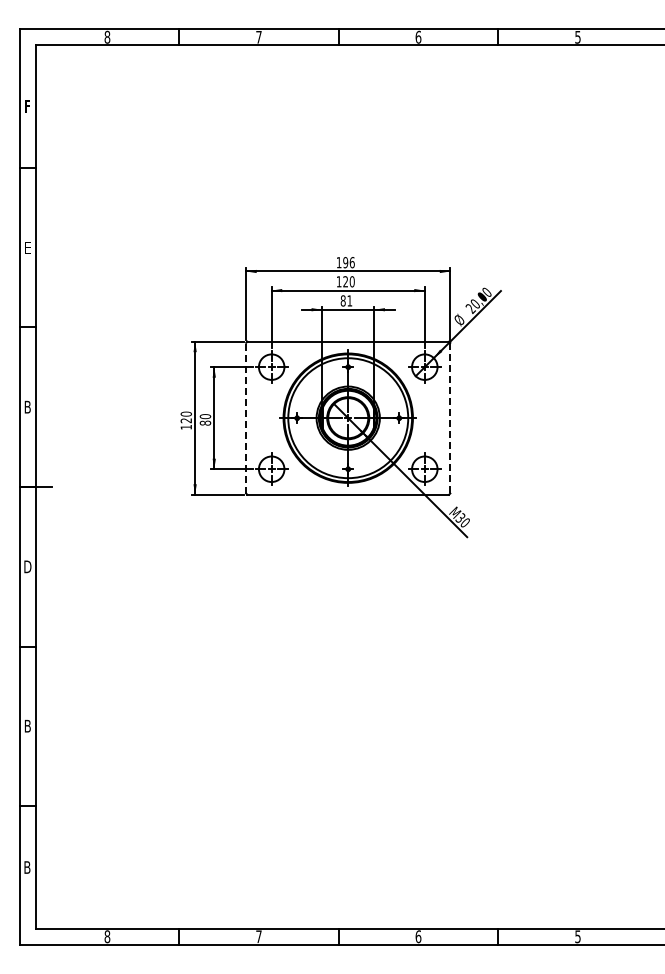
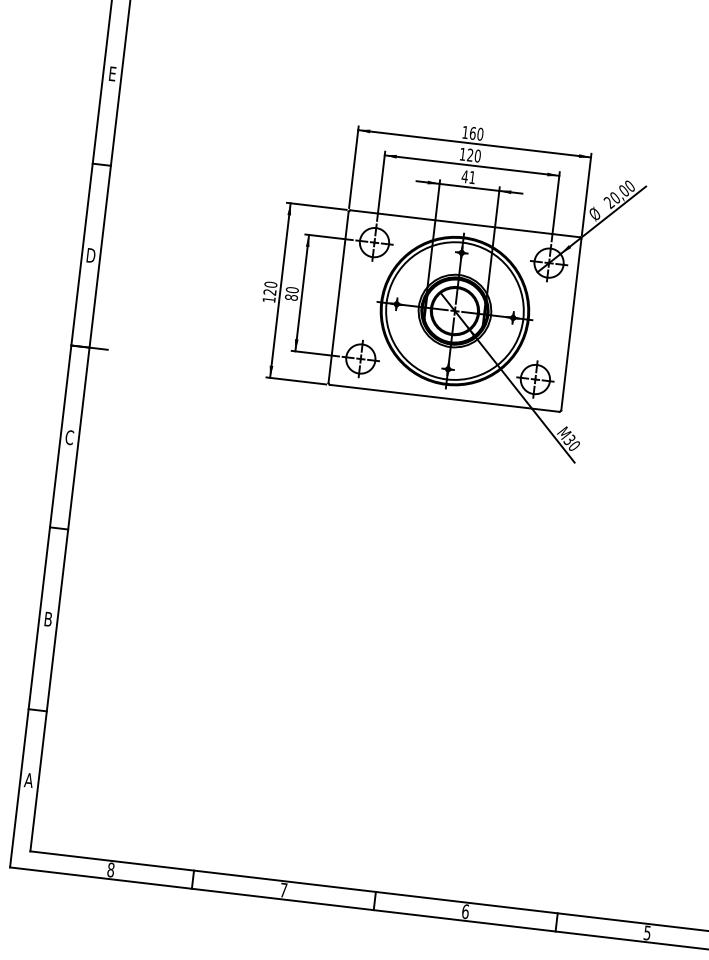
text: (348, 262) -> (476, 133), 196 -> 160
text: (342, 300) -> (464, 176), 81 -> 41
text: (27, 407) -> (90, 255), B -> D
line: (246, 417) -> (339, 296), dashed -> solid
line: (450, 418) -> (571, 325), dashed -> solid
text: (27, 566) -> (69, 437), D -> C
text: (27, 867) -> (29, 780), B -> A

